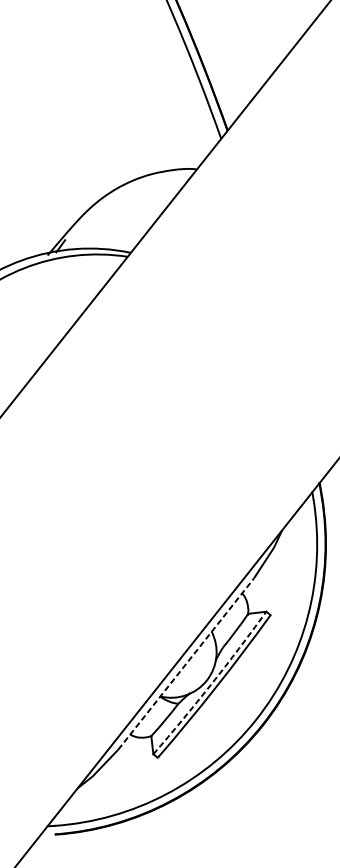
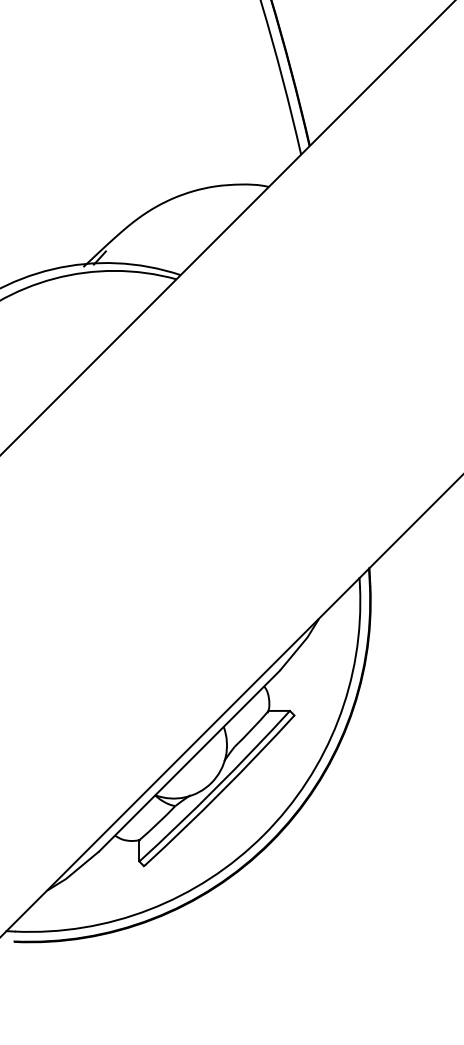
line: (186, 664) -> (189, 761), dashed -> solid
arc: (211, 683) -> (216, 787), dashed -> solid

